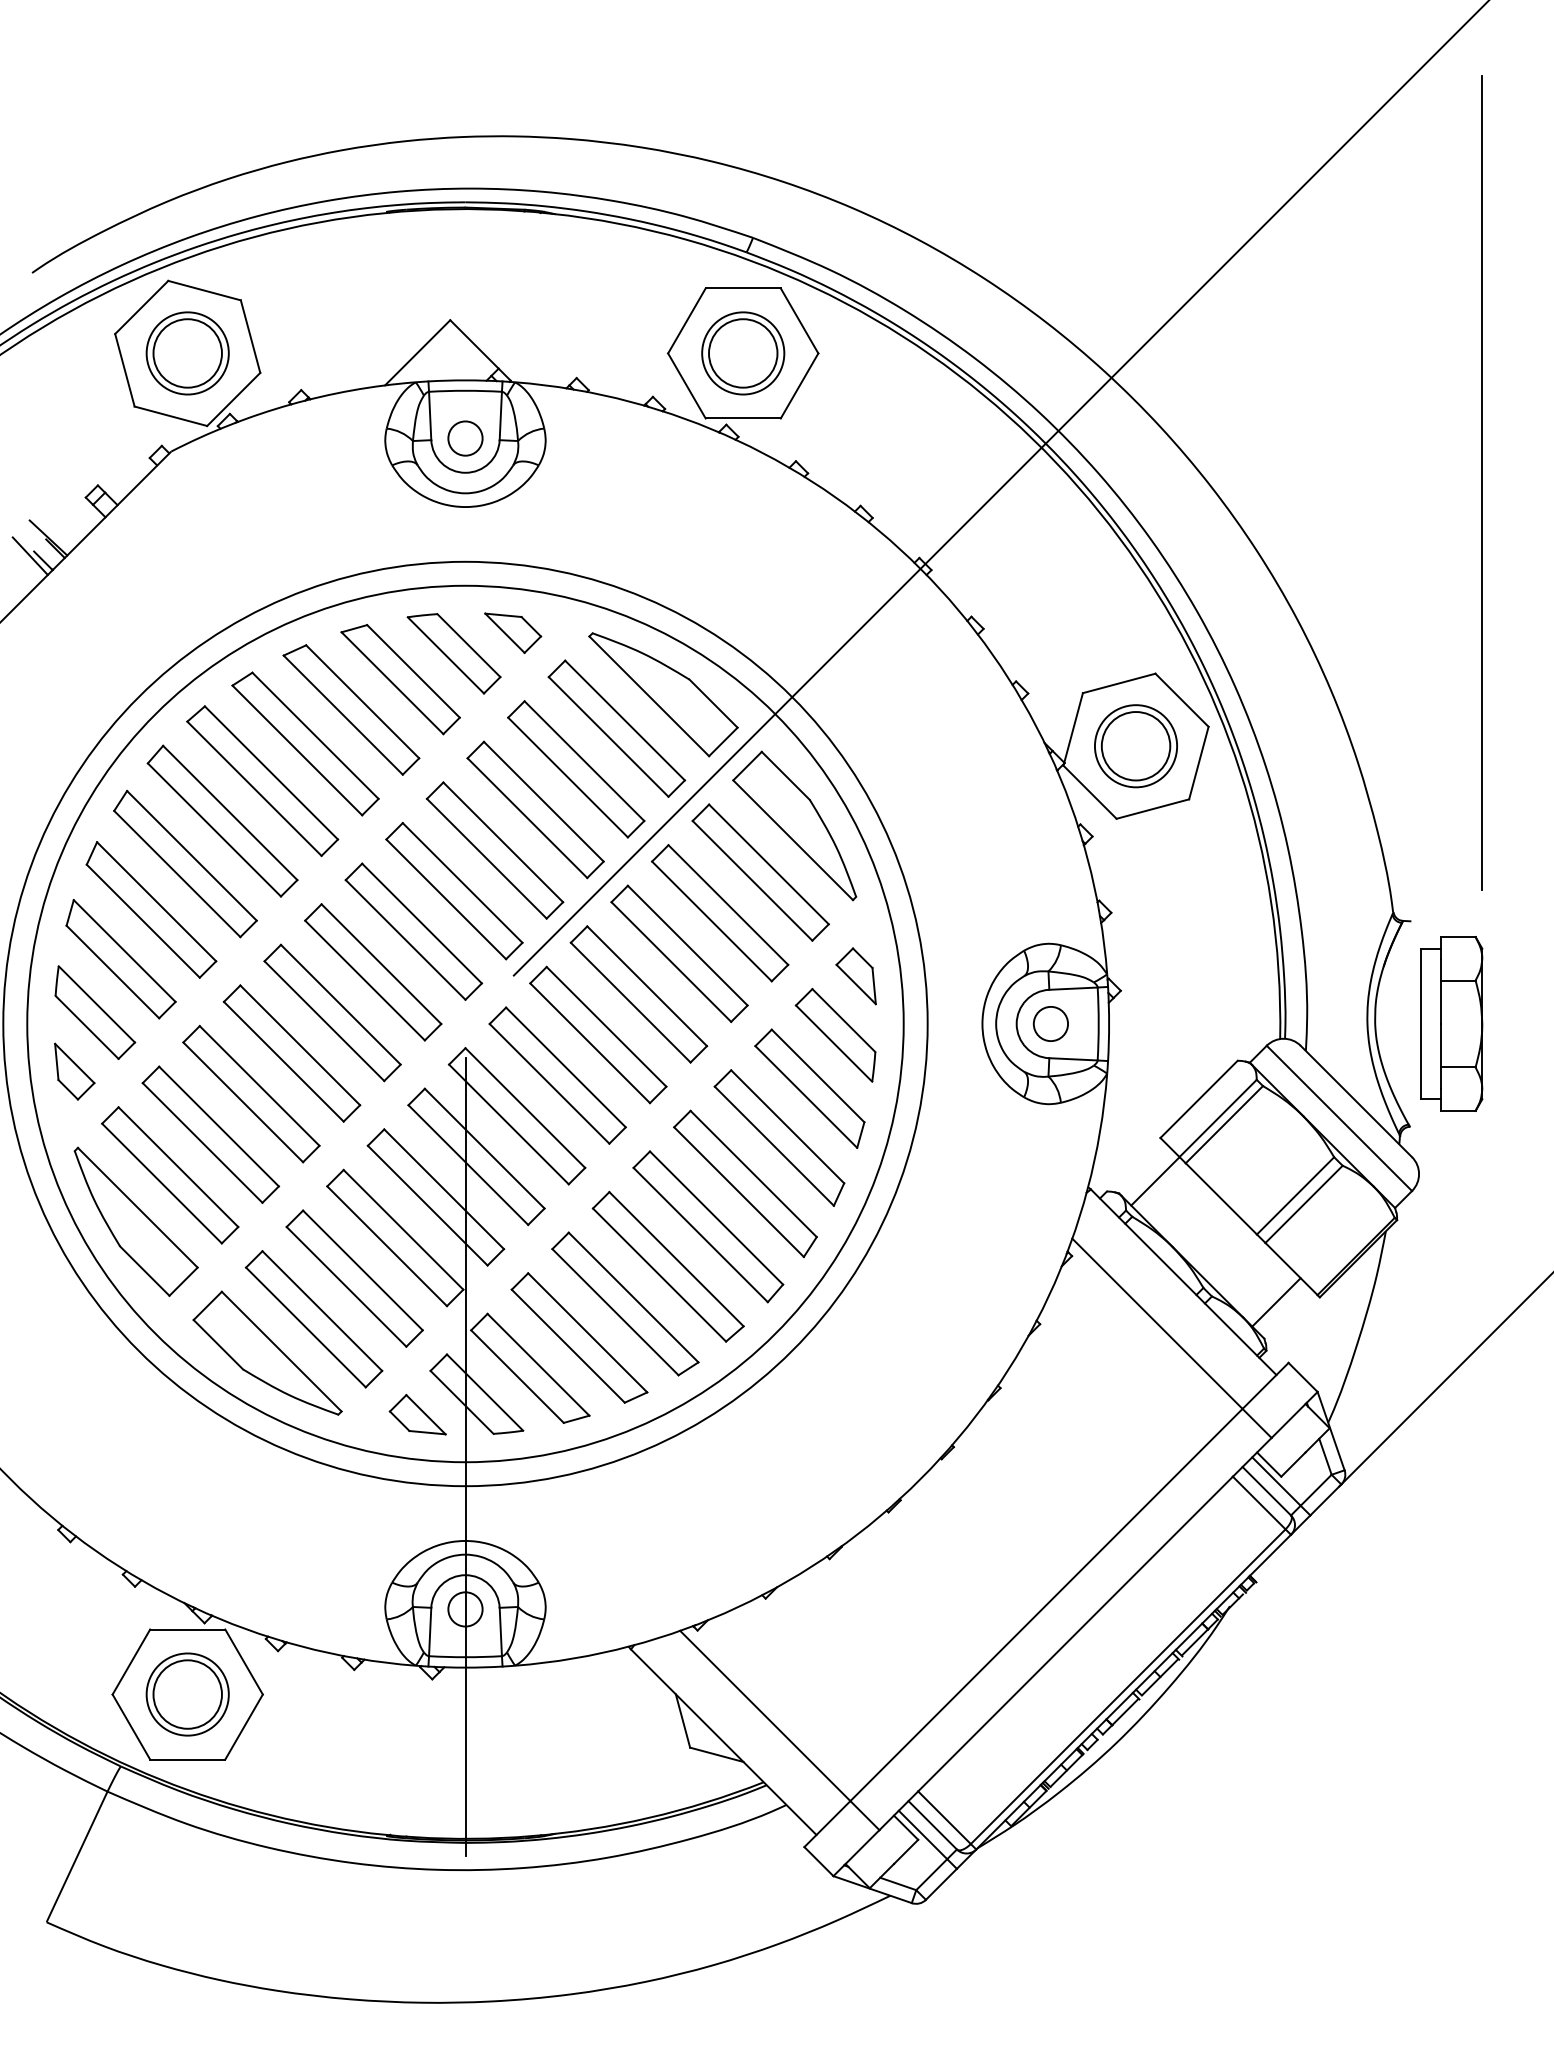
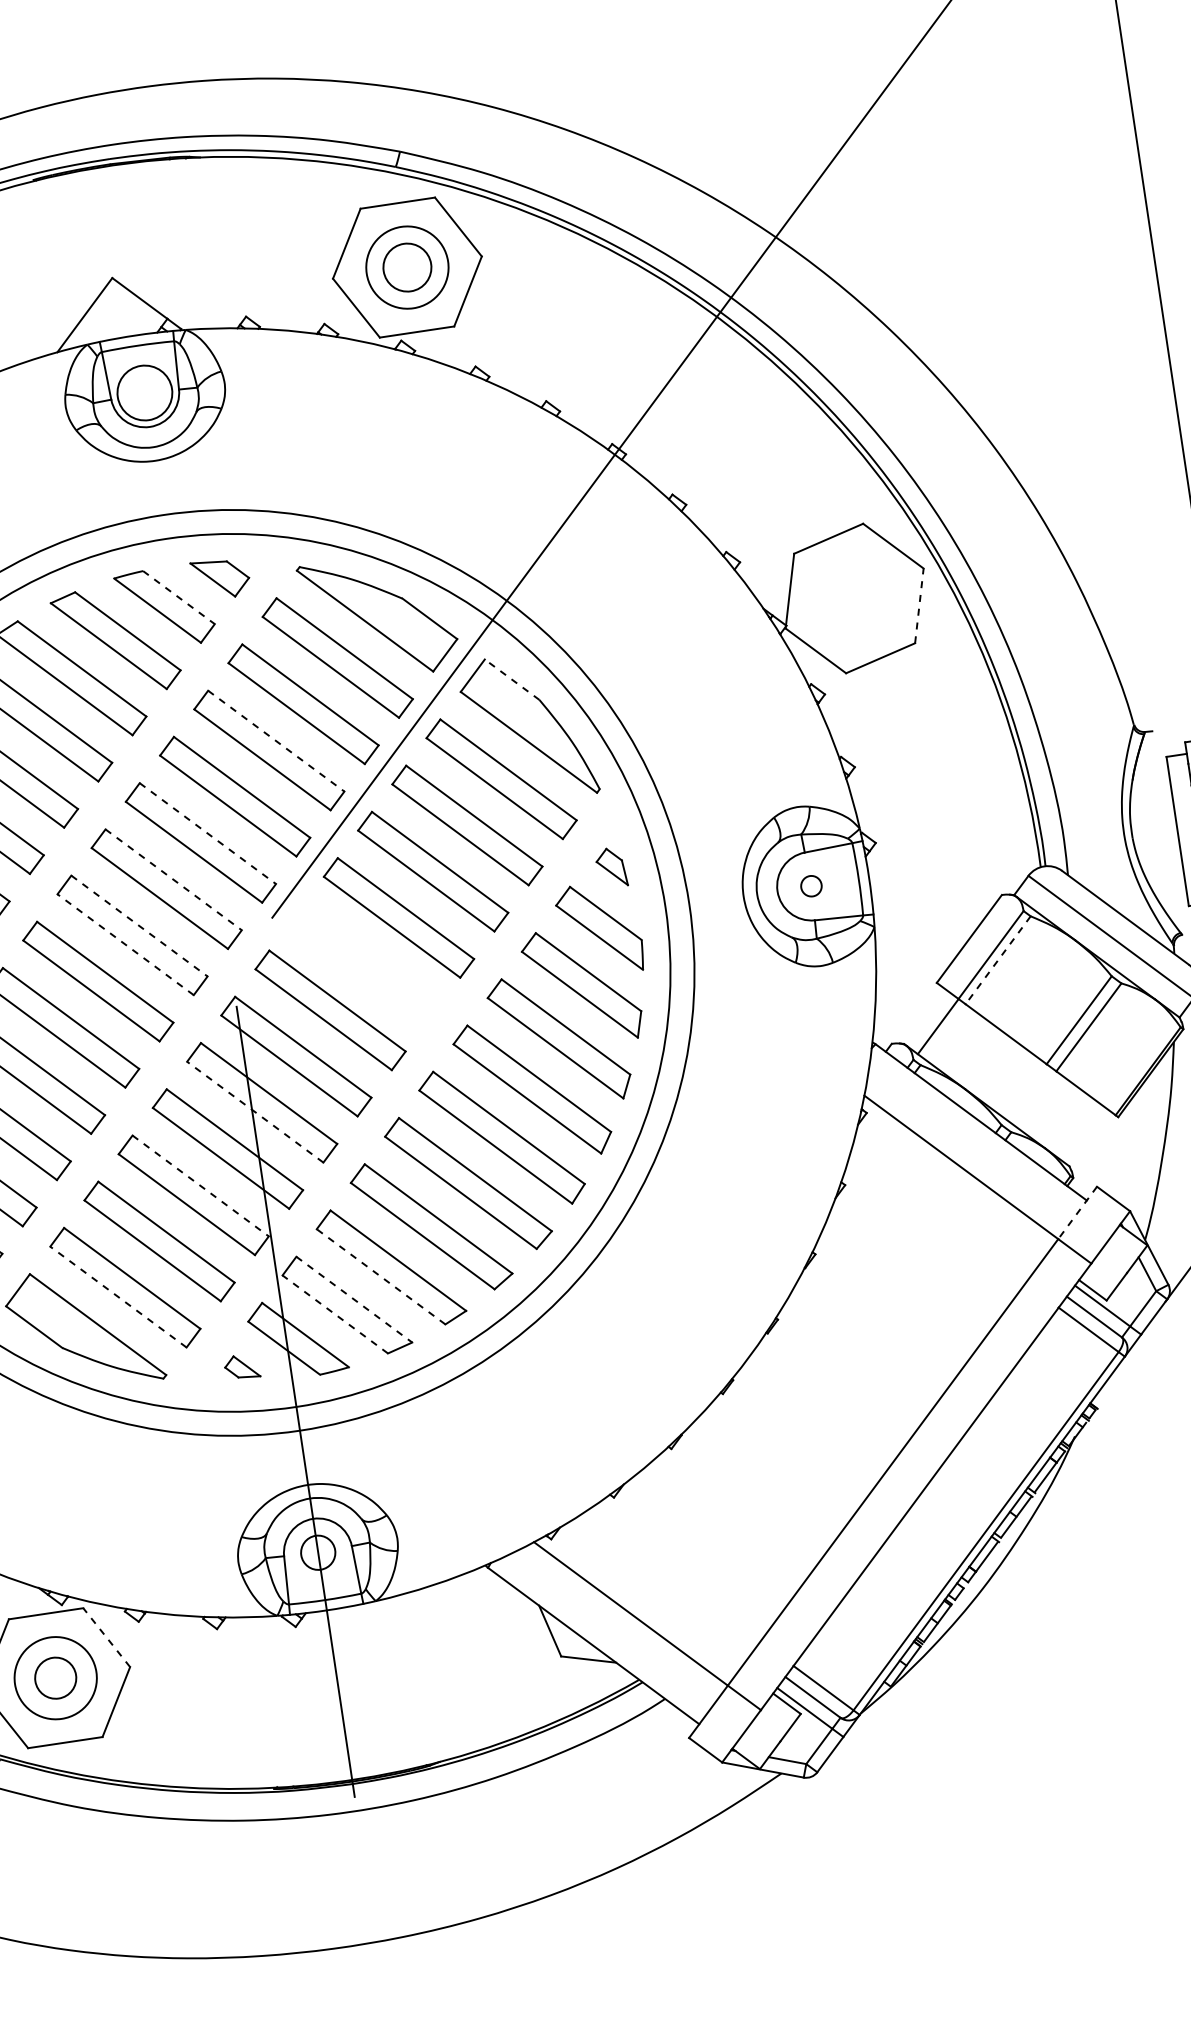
circle: (743, 353) -> (407, 267), size x0.7
circle: (465, 438) -> (144, 392), size x1.6
line: (468, 645) -> (178, 597), solid -> dashed
part: (1135, 746) -> (854, 598), removed
line: (1198, 763) -> (919, 606), solid -> dashed
line: (785, 775) -> (511, 679), solid -> dashed
line: (543, 801) -> (275, 740), solid -> dashed
line: (462, 882) -> (207, 833), solid -> dashed
line: (422, 923) -> (174, 879), solid -> dashed
line: (381, 964) -> (139, 926), solid -> dashed
part: (855, 976) -> (610, 868), size x0.7
line: (365, 980) -> (126, 944), solid -> dashed
circle: (1050, 1023) -> (810, 885), size x0.6
part: (598, 1034) -> (364, 963), removed
line: (1224, 1124) -> (998, 960), solid -> dashed
line: (468, 1165) -> (255, 1112), solid -> dashed
line: (403, 1229) -> (200, 1185), solid -> dashed
line: (1276, 1302) -> (1076, 1128), removed
line: (305, 1327) -> (118, 1297), solid -> dashed
line: (568, 1346) -> (381, 1277), solid -> dashed
line: (538, 1364) -> (354, 1299), solid -> dashed
line: (517, 1376) -> (335, 1314), solid -> dashed
line: (1265, 1385) -> (1077, 1212), solid -> dashed
part: (417, 1414) -> (241, 1366), size x0.6
line: (244, 1662) -> (107, 1638), solid -> dashed
circle: (187, 1694) -> (55, 1678), size x0.6

